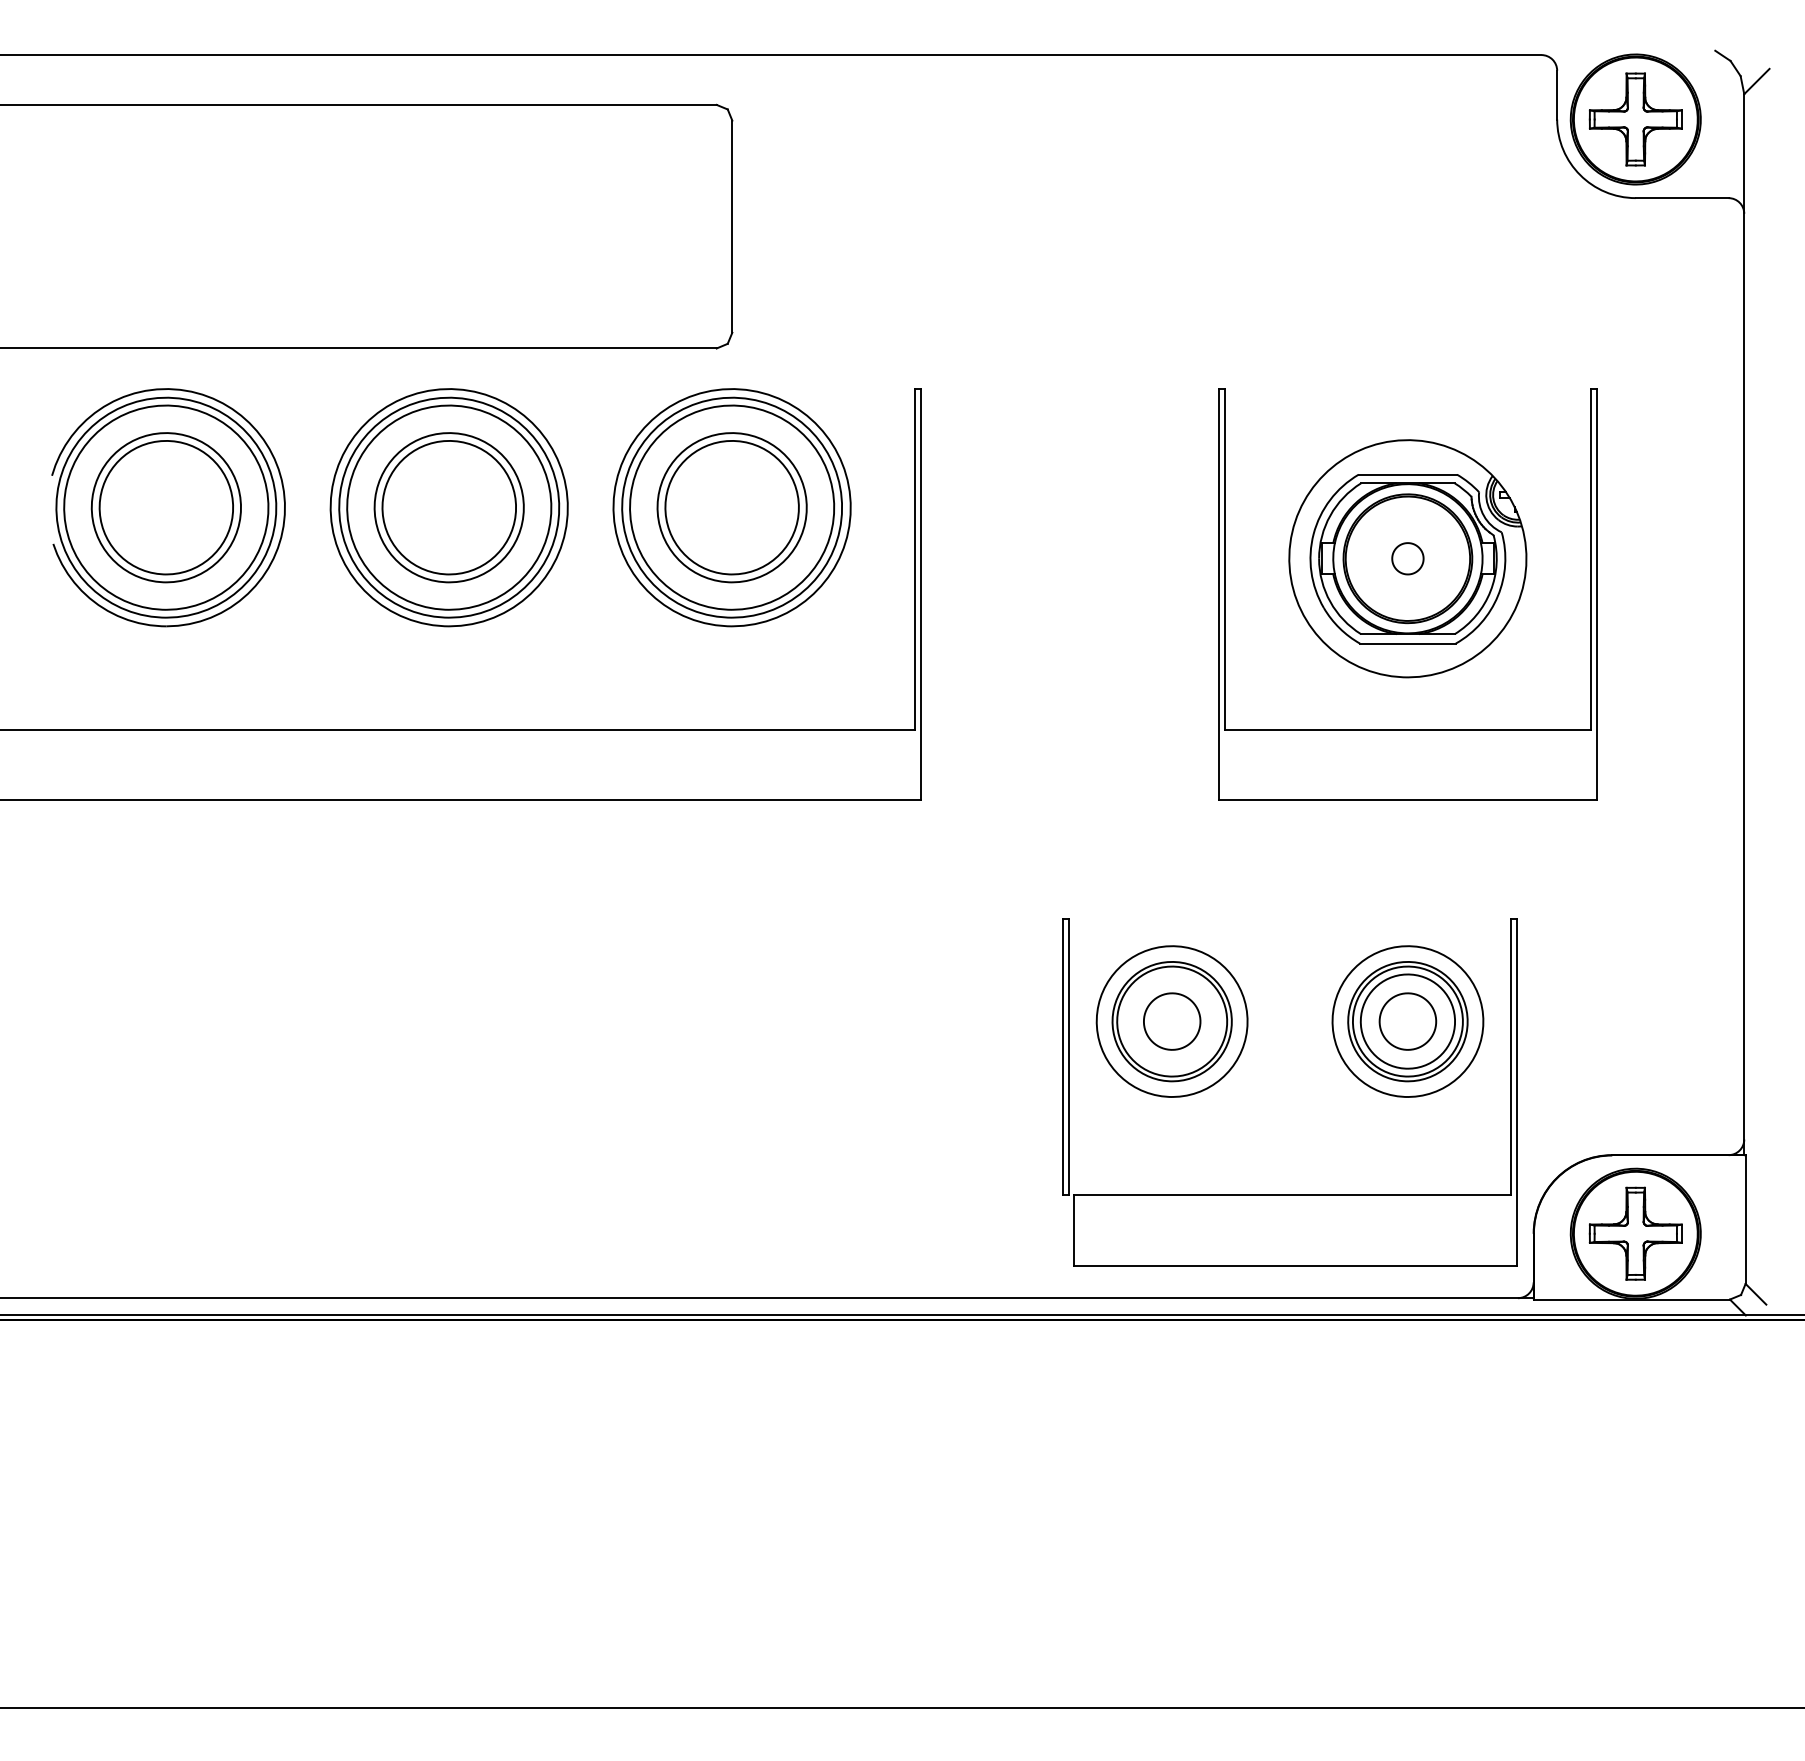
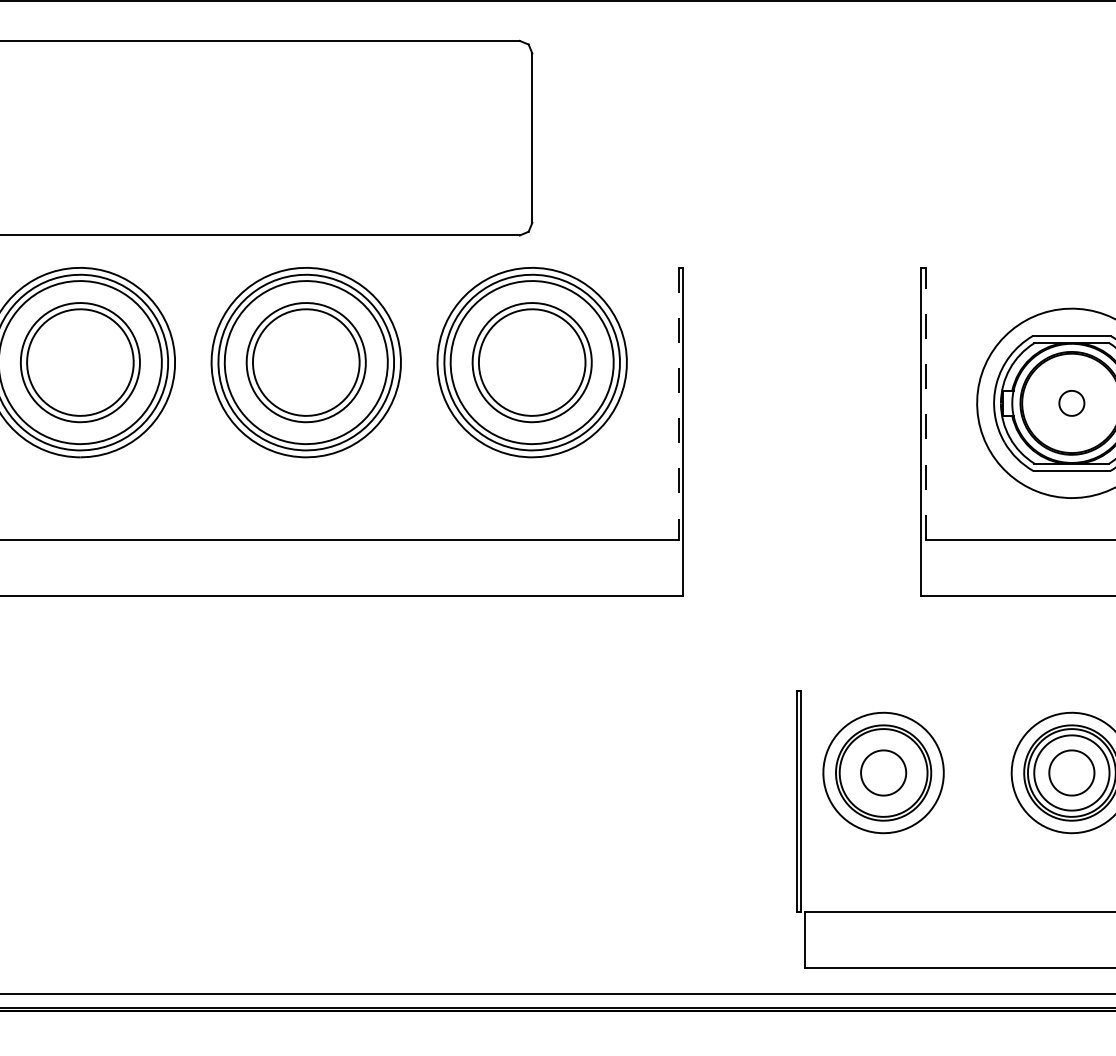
line: (915, 559) -> (678, 403), solid -> dashed
line: (1224, 559) -> (925, 403), solid -> dashed

